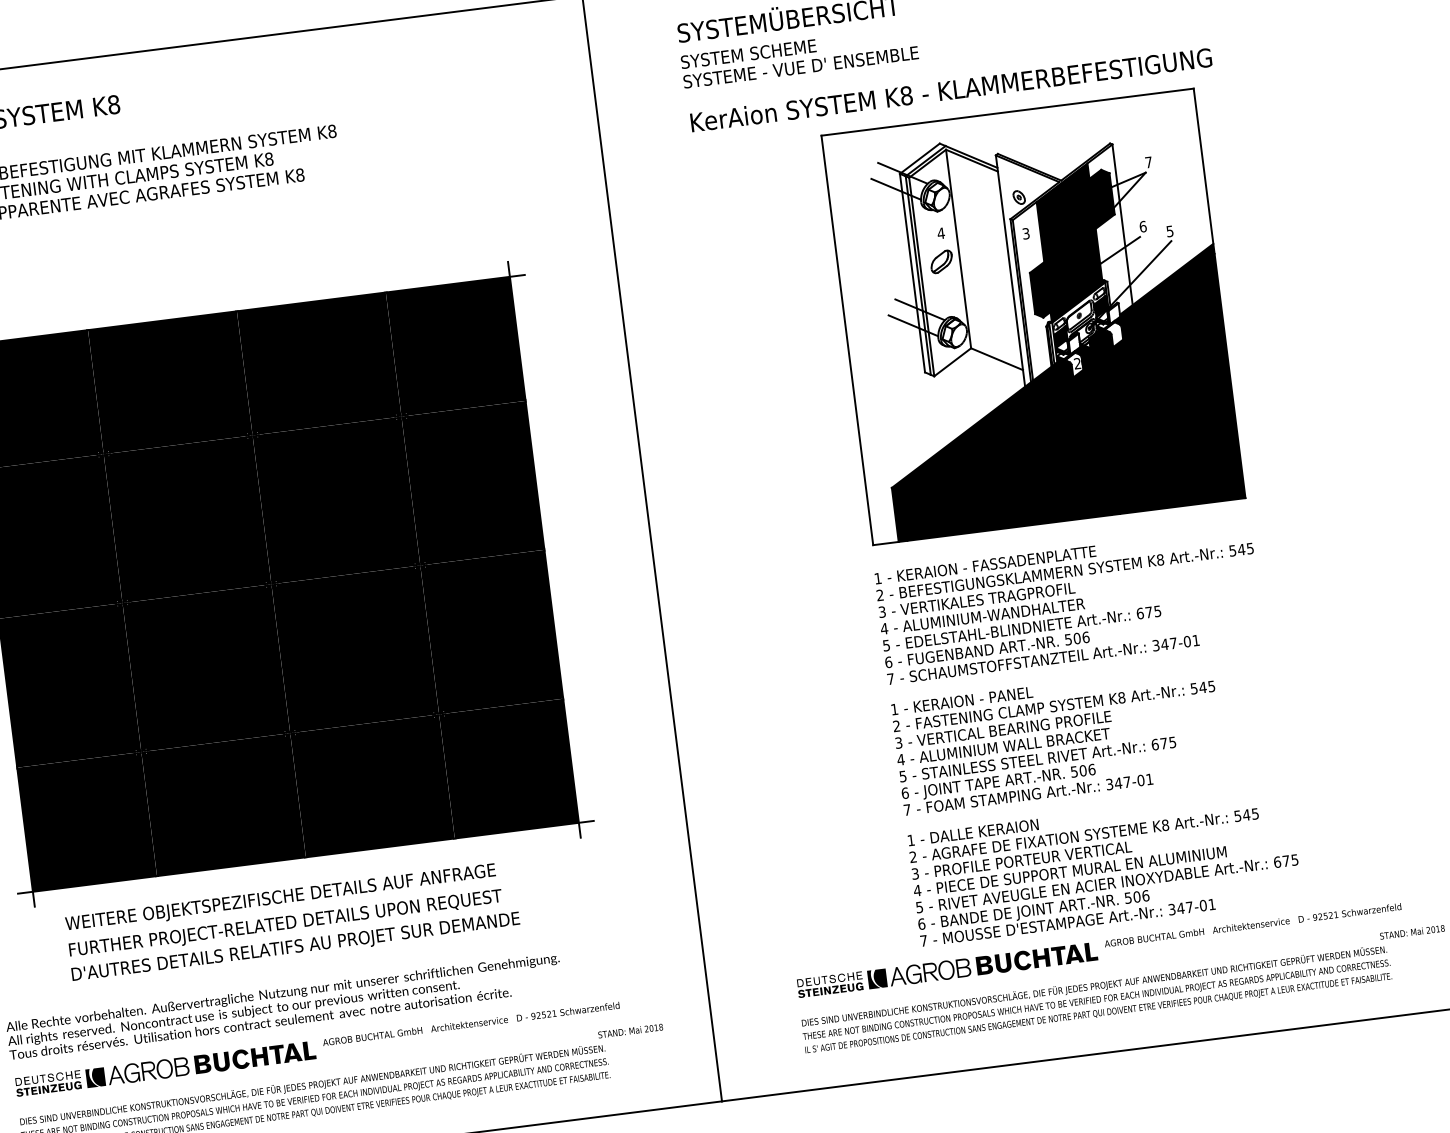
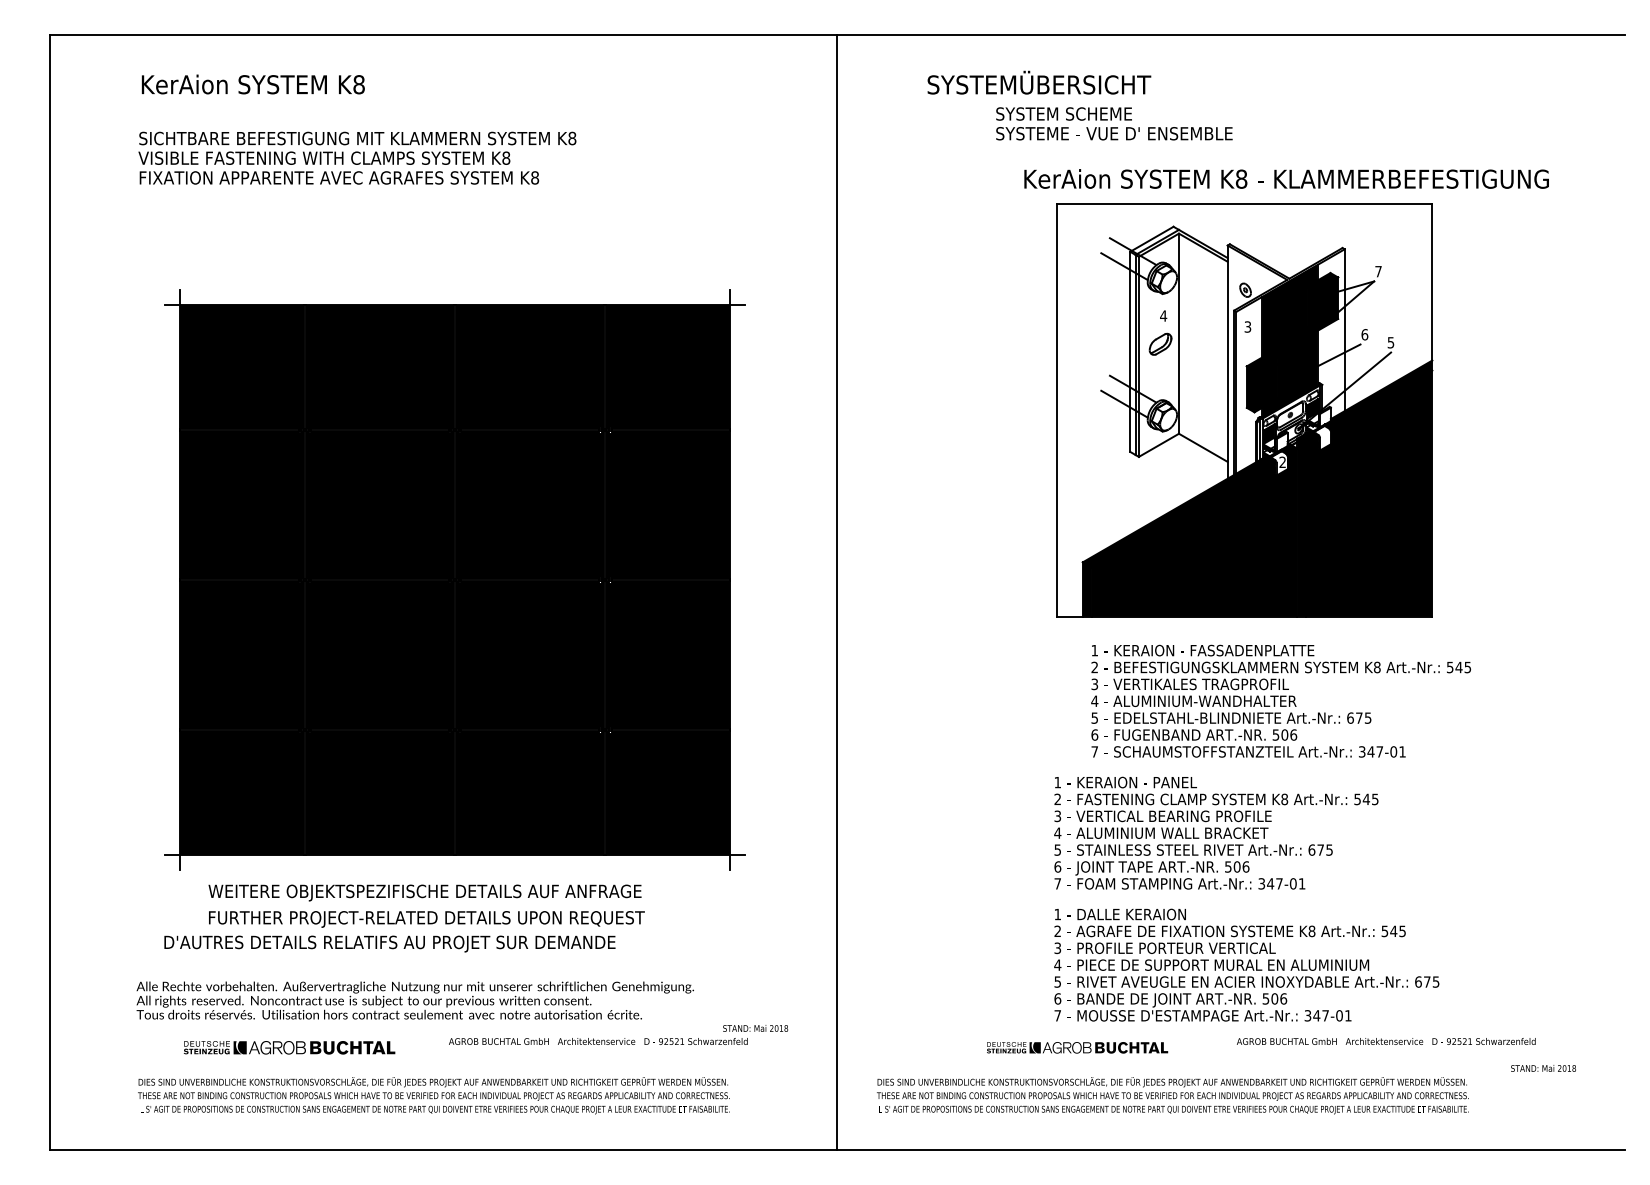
text: (799, 57) -> (1114, 123), moved
text: (951, 89) -> (1286, 178), moved
text: (1068, 604) -> (1280, 700), moved
text: (295, 947) -> (389, 943), moved
part: (947, 969) -> (1077, 1047), size x0.6
text: (1096, 999) -> (1172, 1095), moved
text: (630, 1031) -> (755, 1028), moved
part: (165, 1068) -> (289, 1047), size x0.7

